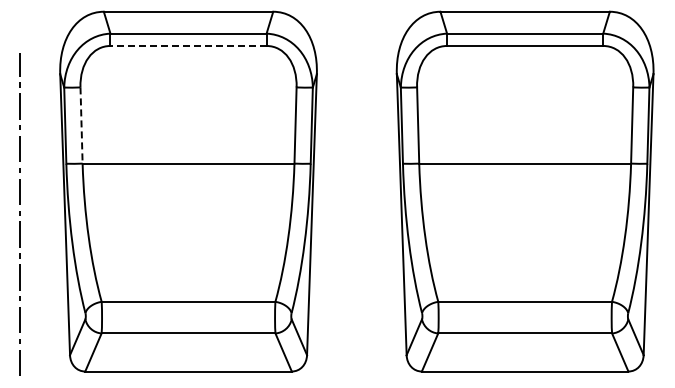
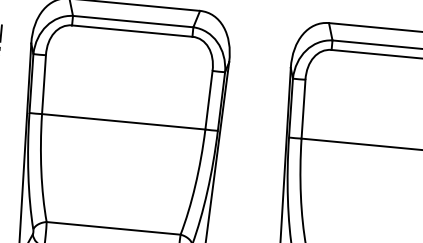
line: (188, 46) -> (132, 31), dashed -> solid
line: (81, 126) -> (43, 85), dashed -> solid

